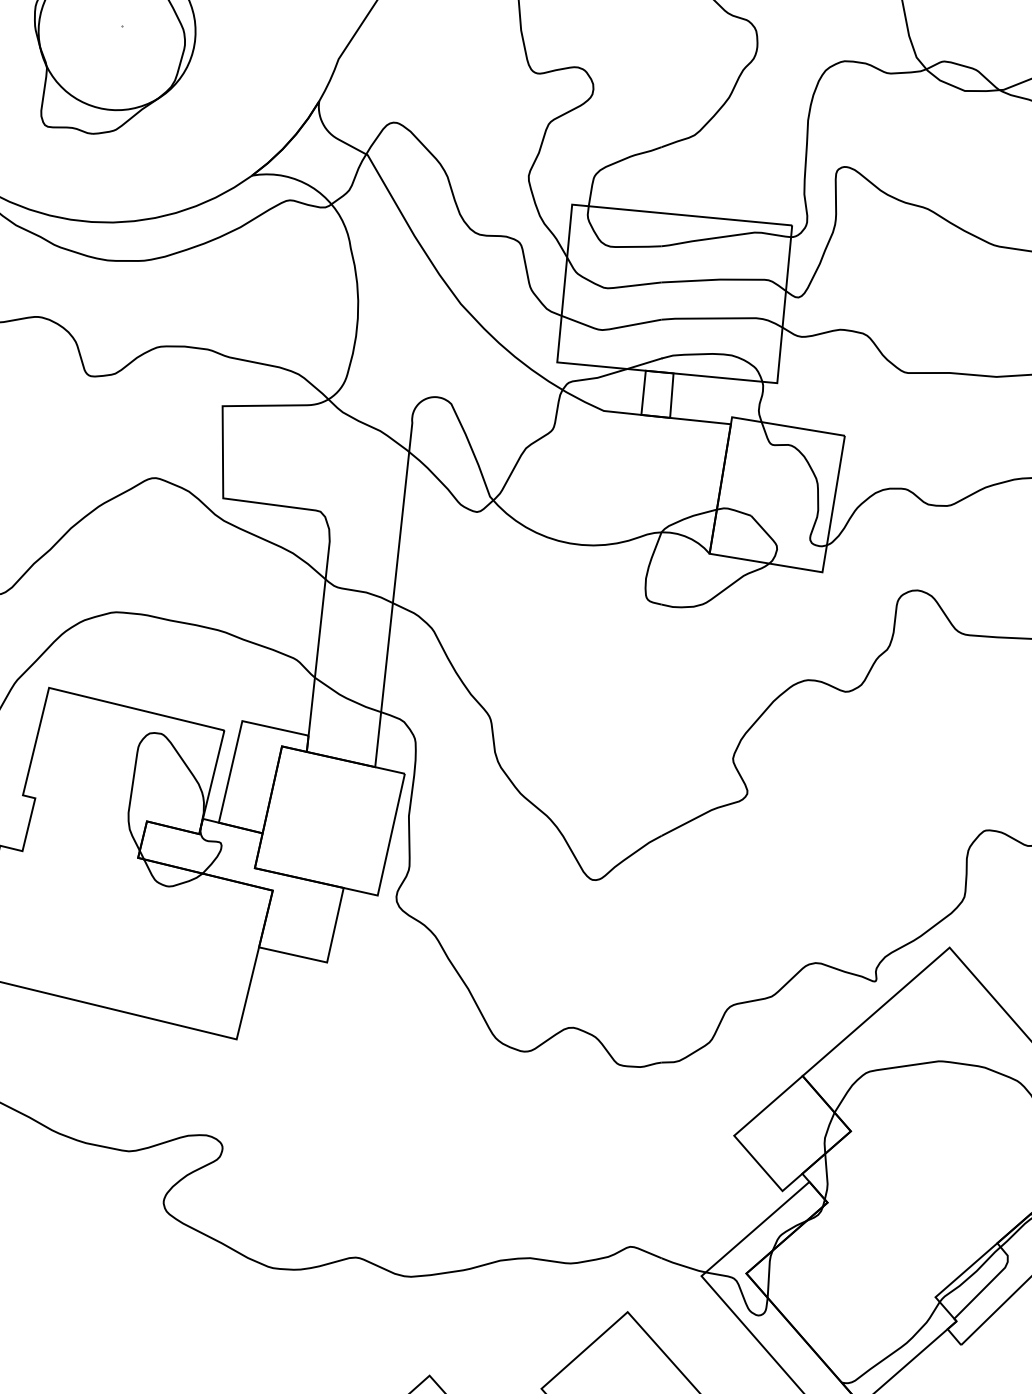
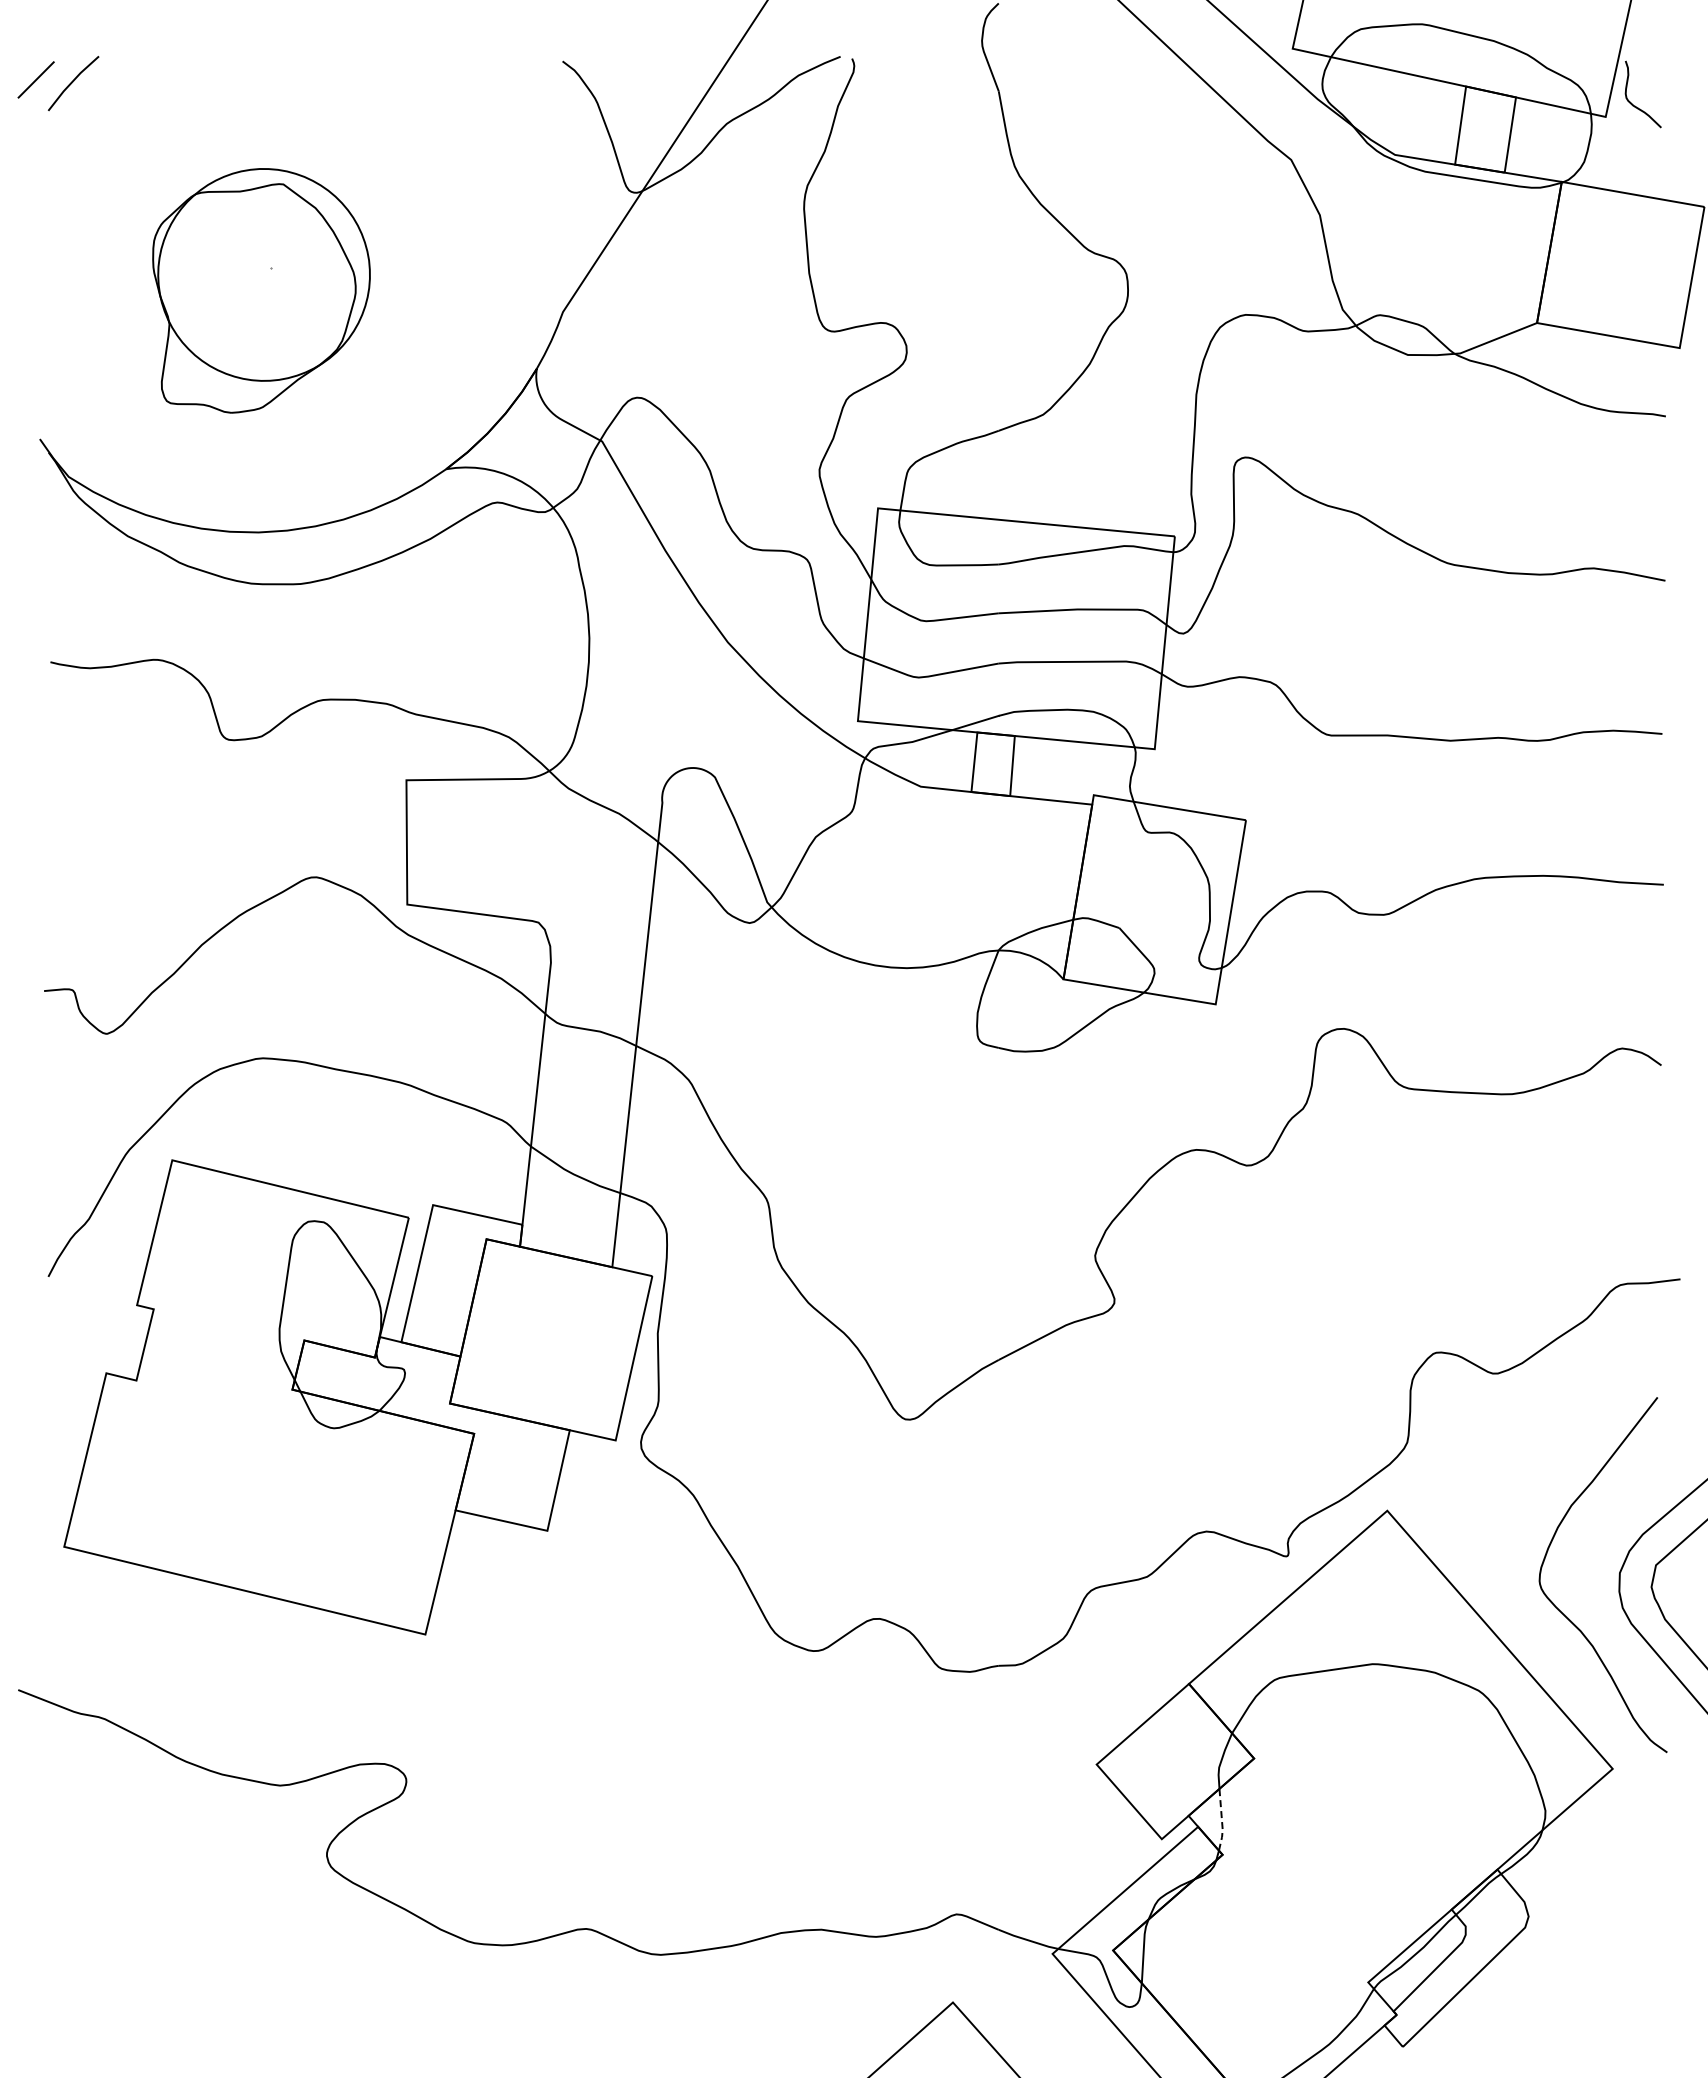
line: (826, 1177) -> (1221, 1820), solid -> dashed

